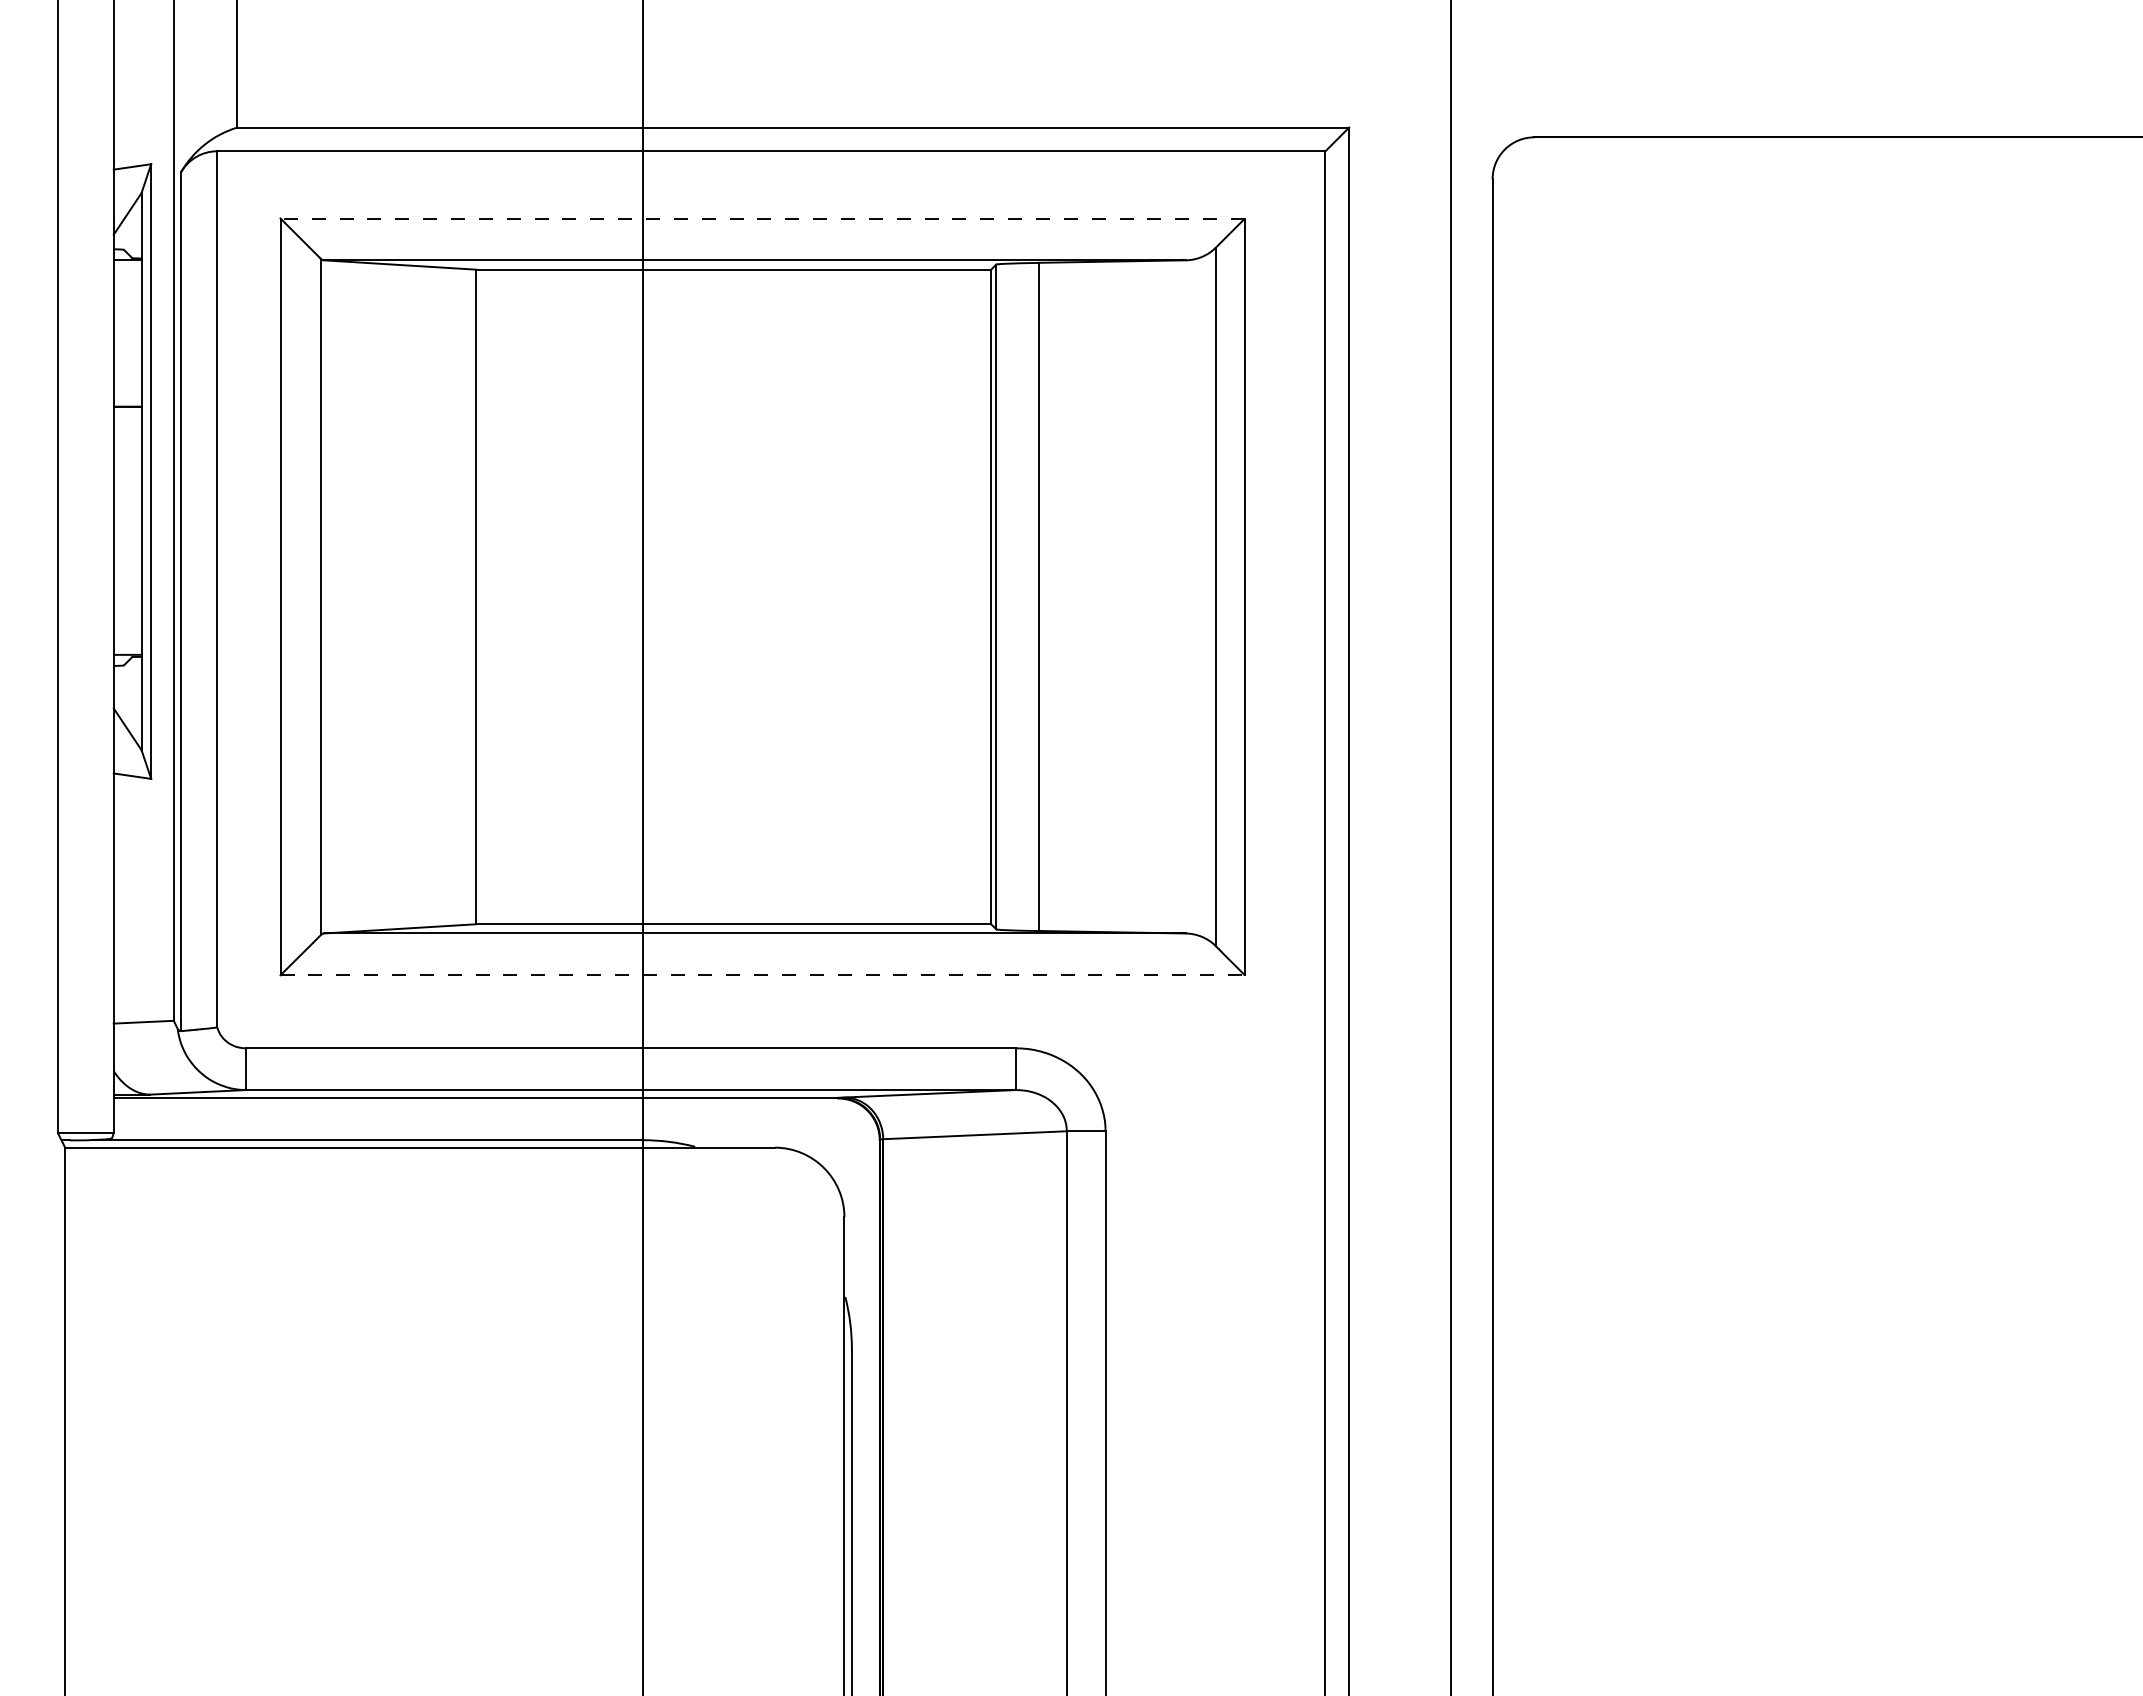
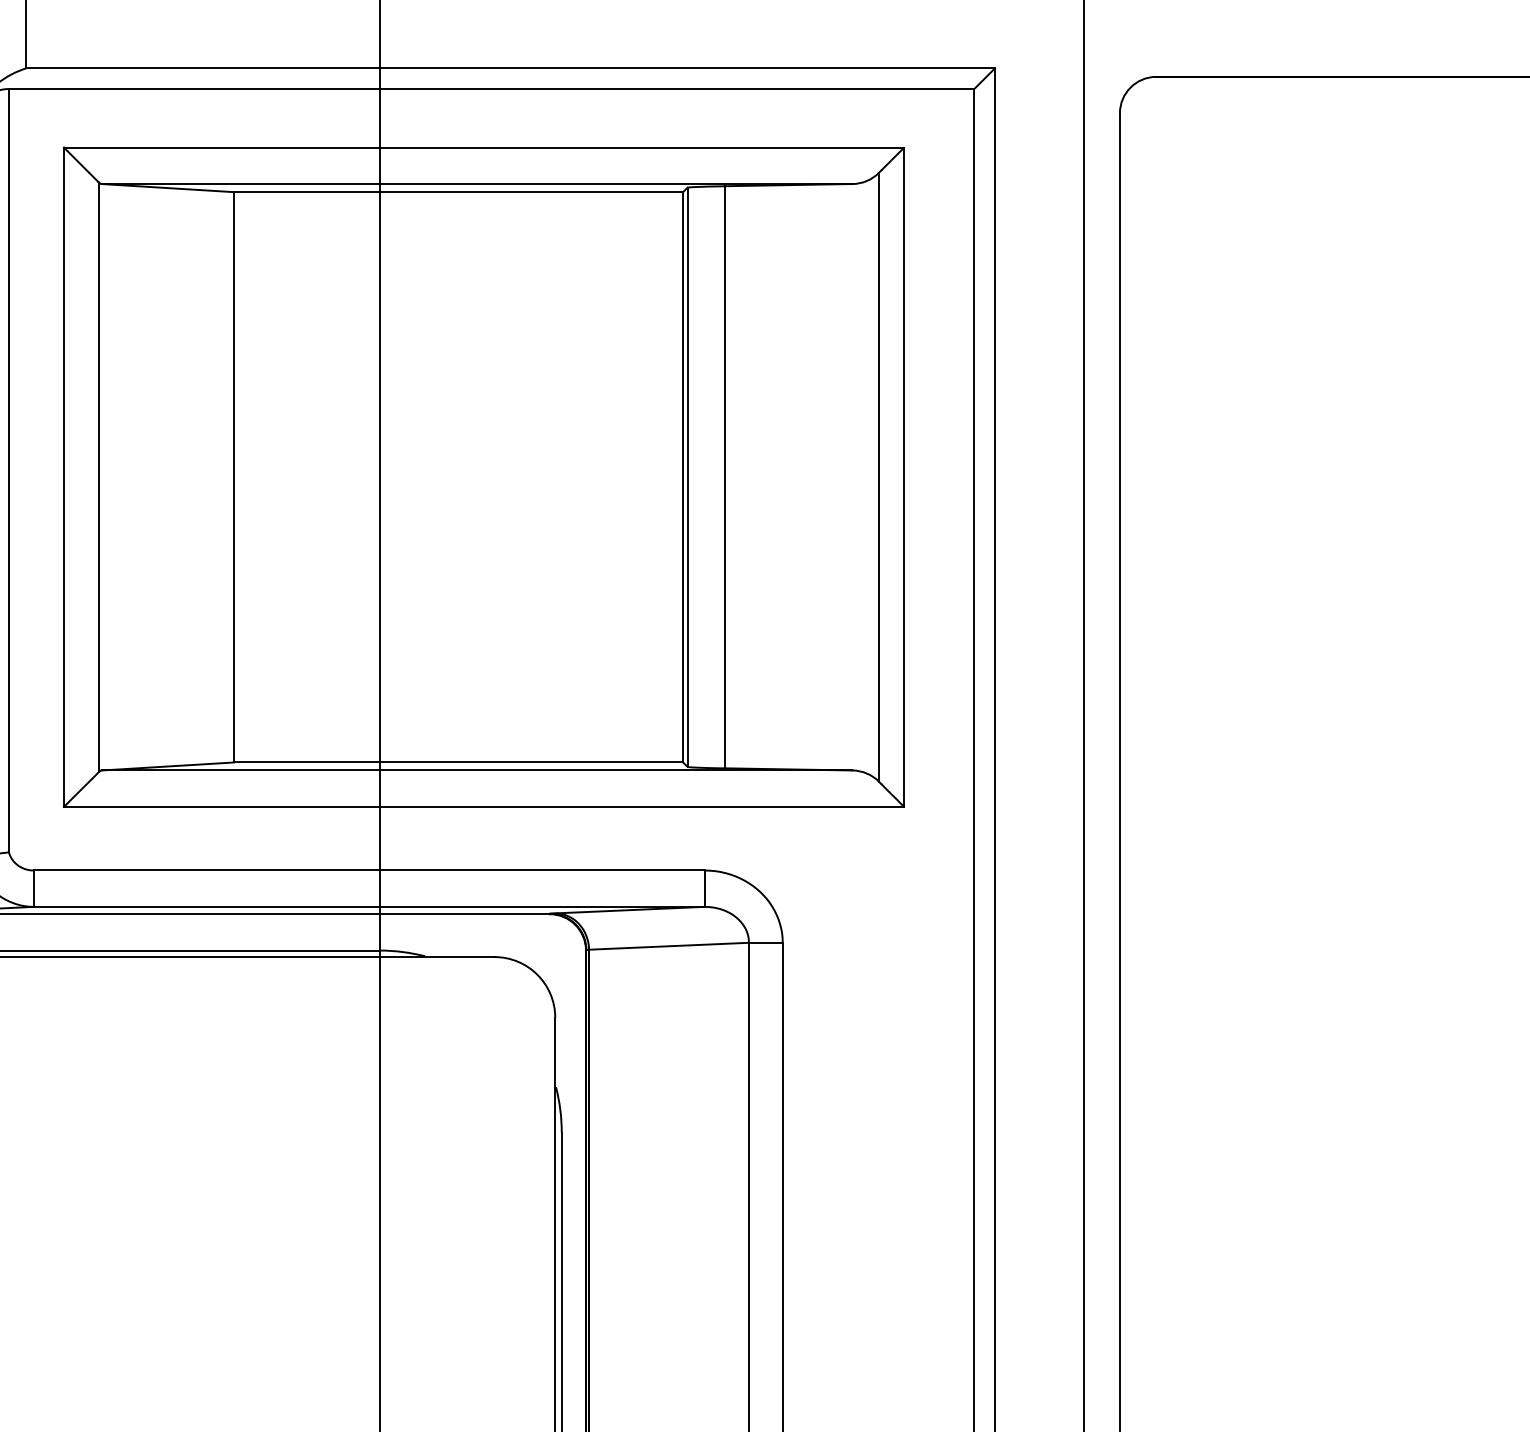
line: (762, 218) -> (483, 147), dashed -> solid
line: (763, 975) -> (484, 807), dashed -> solid

